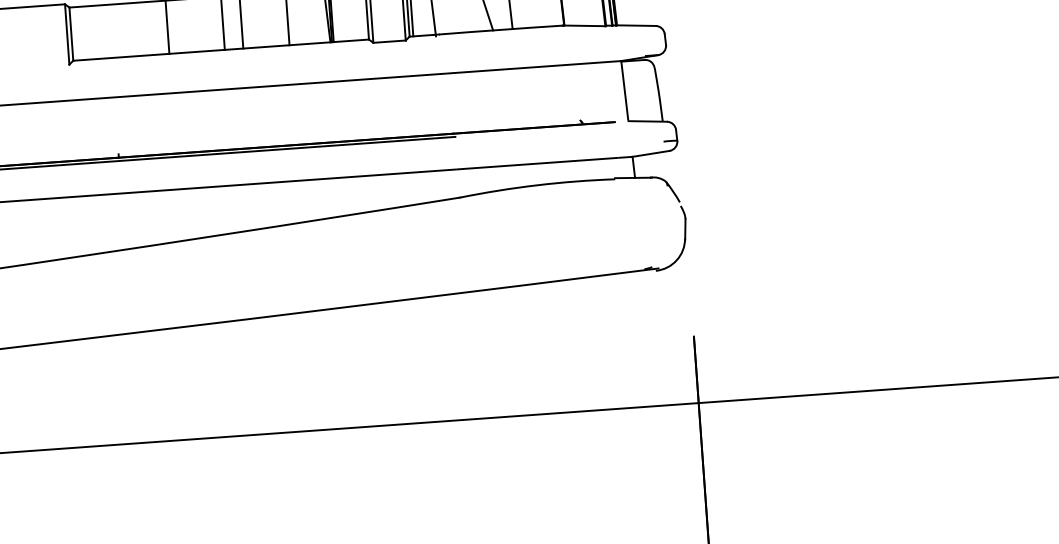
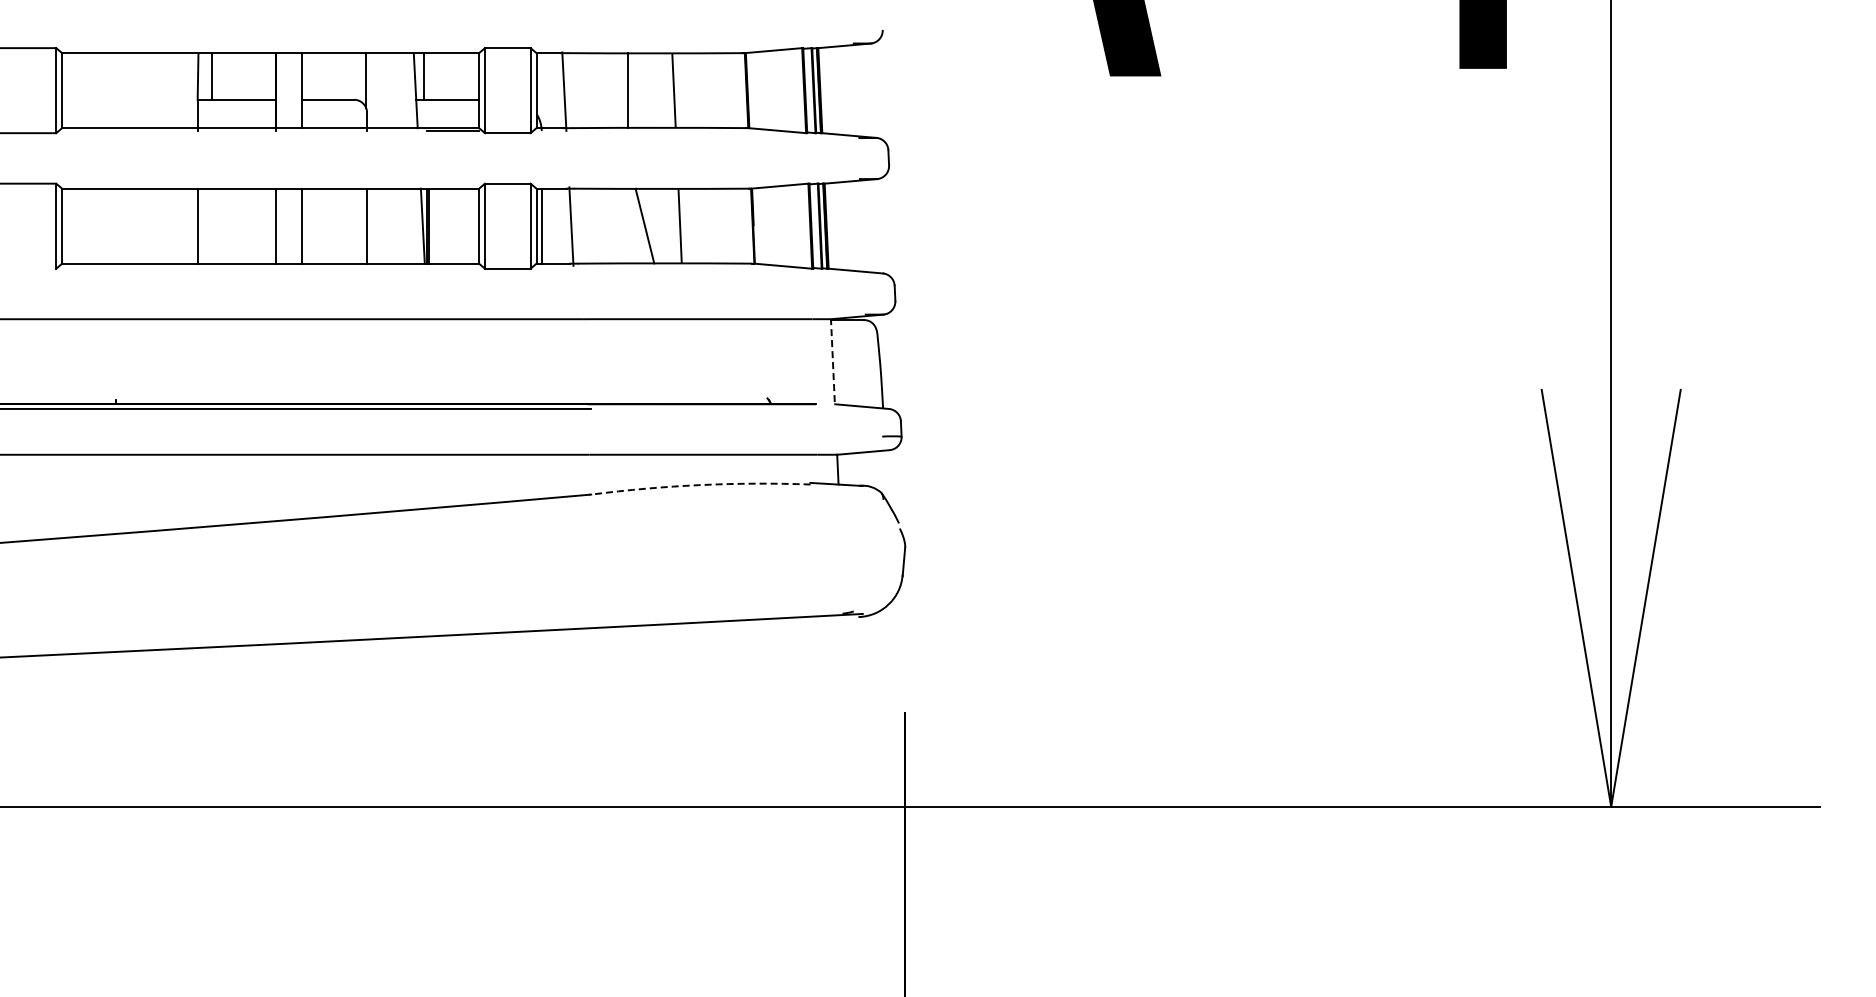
line: (624, 90) -> (832, 360), solid -> dashed
arc: (537, 185) -> (700, 485), solid -> dashed

